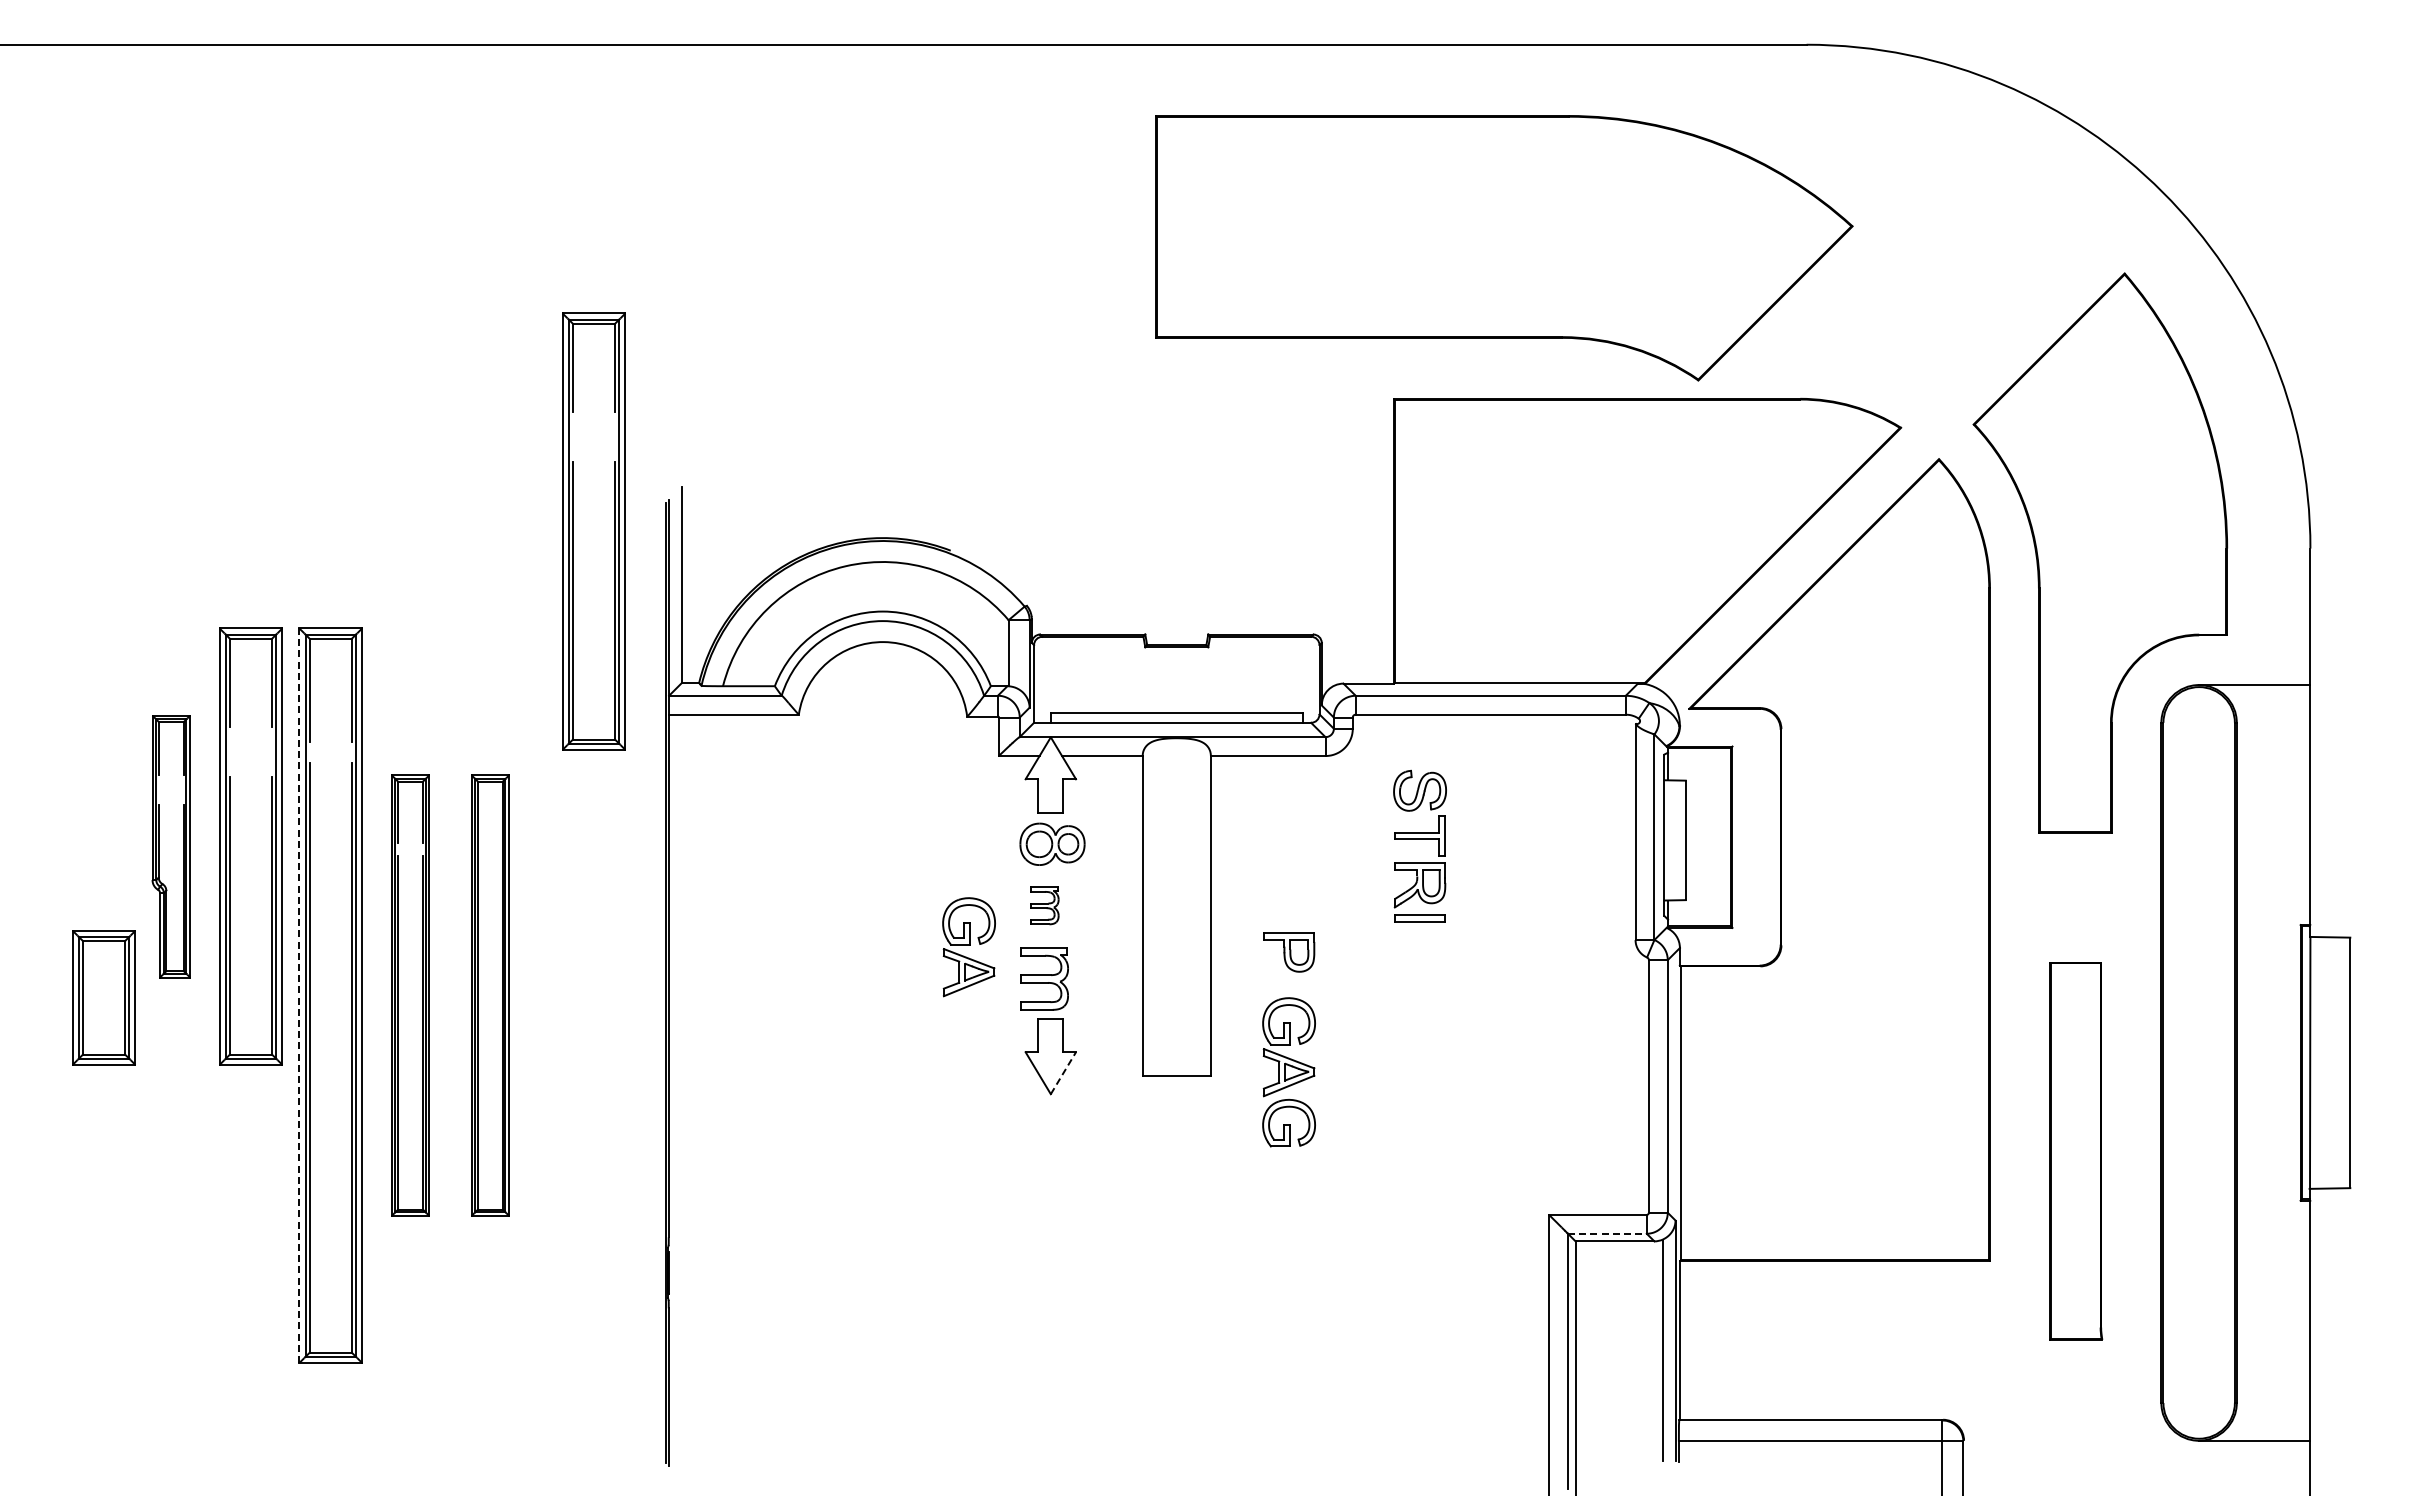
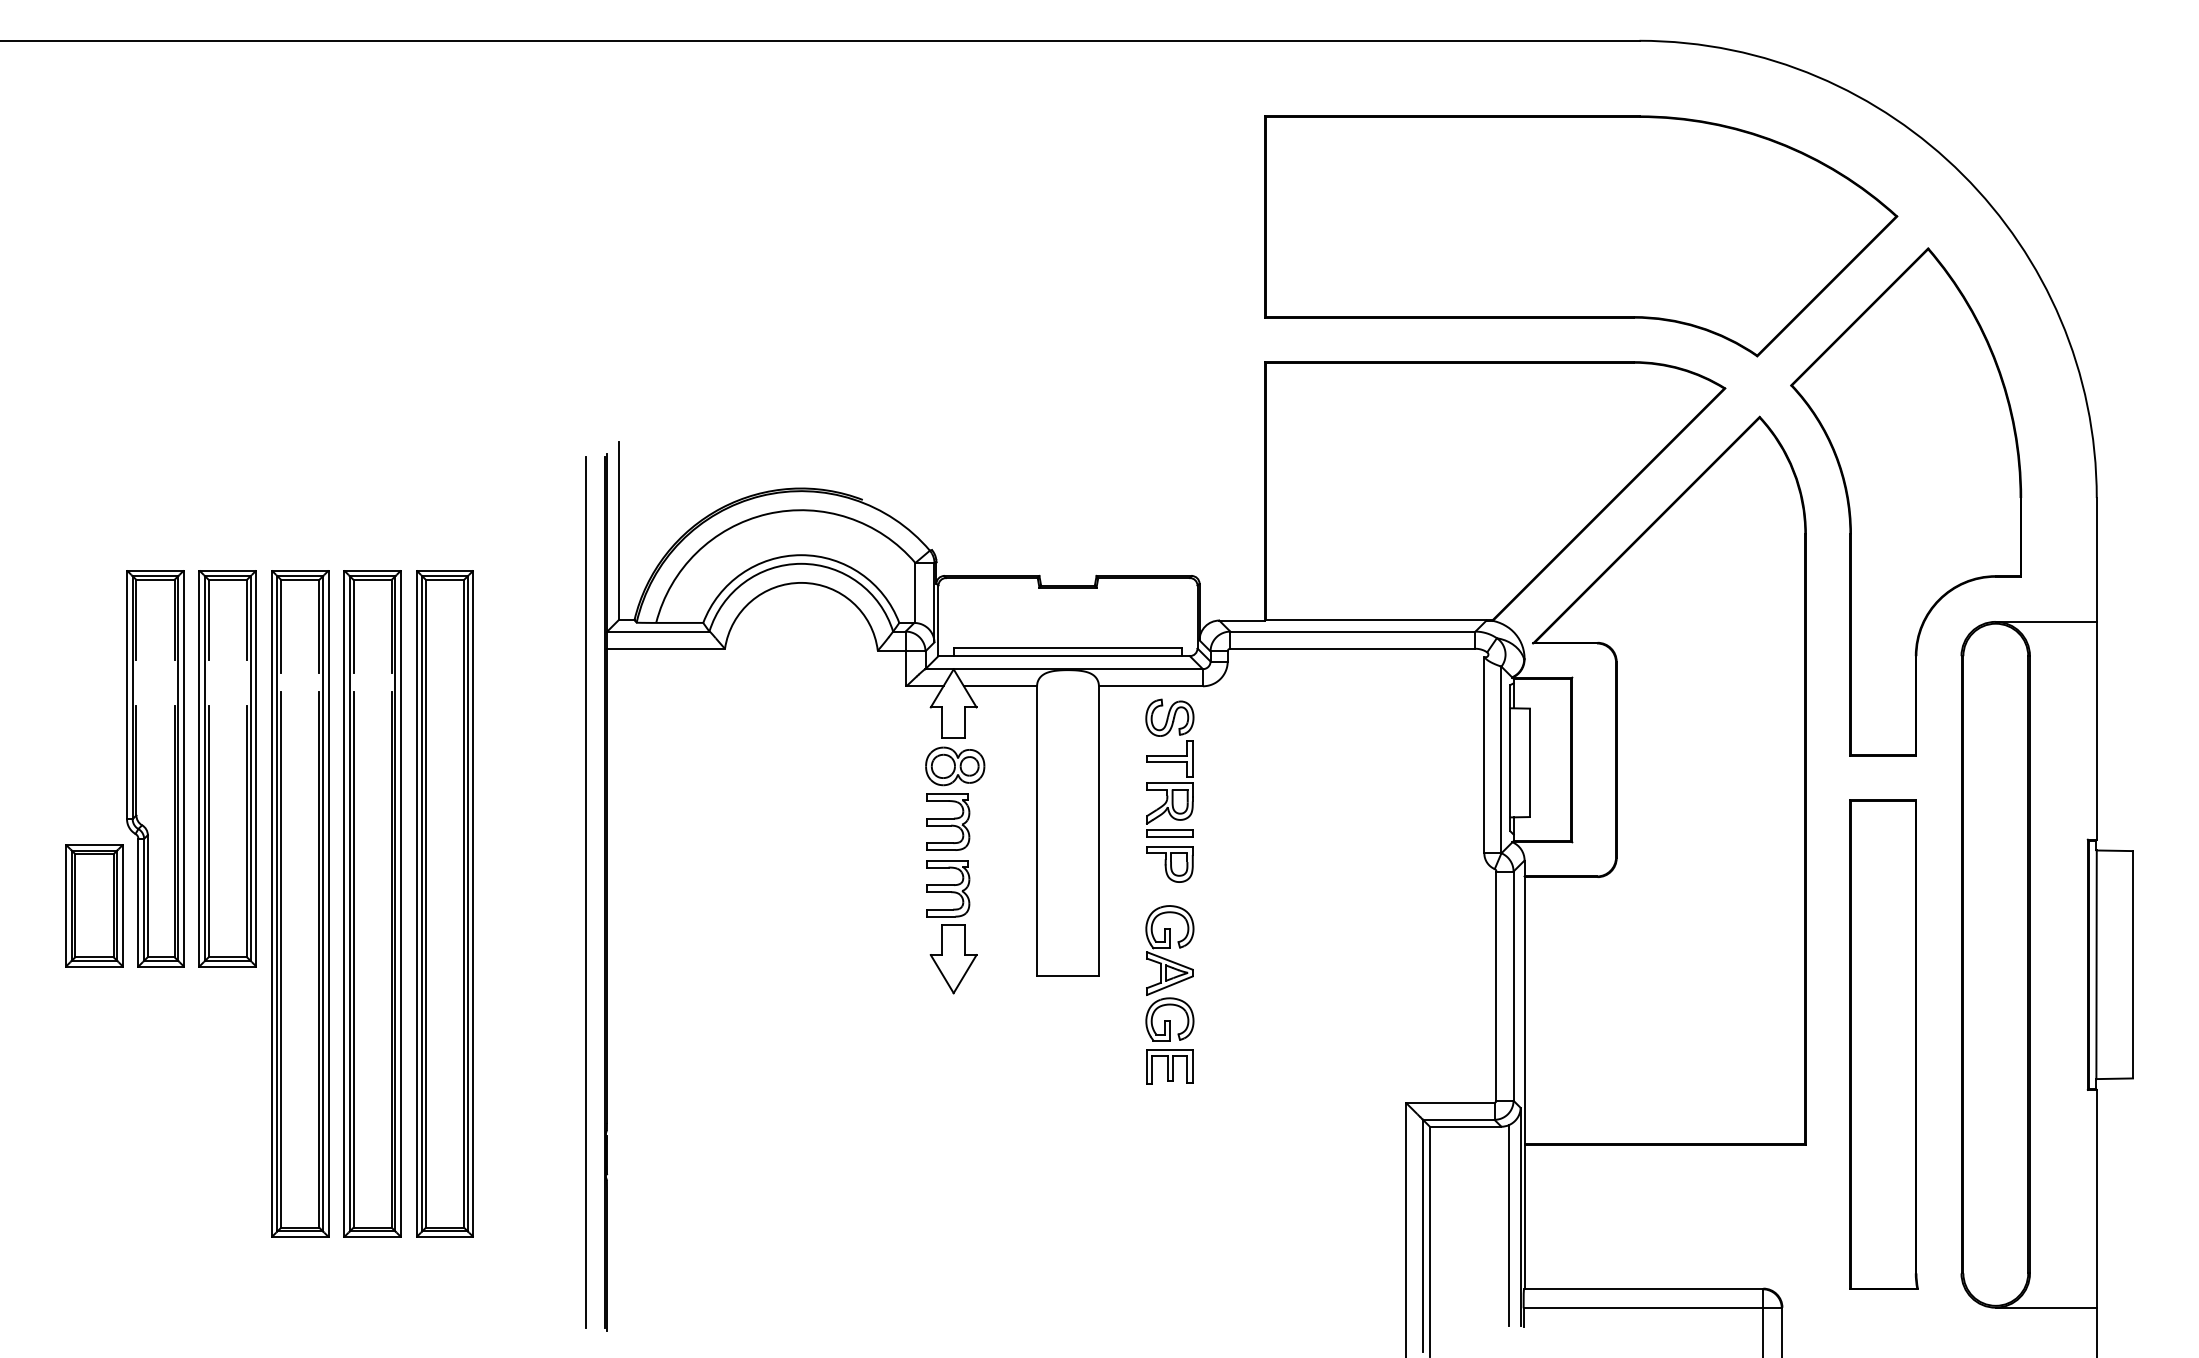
part: (1504, 248) -> (1581, 236), moved
part: (593, 531) -> (538, 482), removed
part: (1419, 845) -> (1169, 767), moved
part: (171, 846) -> (155, 768), size x1.67
part: (1044, 905) -> (947, 821), size x1.67
part: (968, 947) -> (878, 860), removed
line: (645, 982) -> (585, 891), added
line: (299, 995) -> (271, 903), dashed -> solid
part: (410, 995) -> (372, 903), size x1.67
part: (490, 995) -> (445, 903), size x1.67
line: (1063, 1072) -> (965, 973), dashed -> solid
part: (2076, 1151) -> (1884, 1045), size x1.43
part: (1288, 1174) -> (1169, 1066), added
line: (1607, 1233) -> (1458, 1119), dashed -> solid

